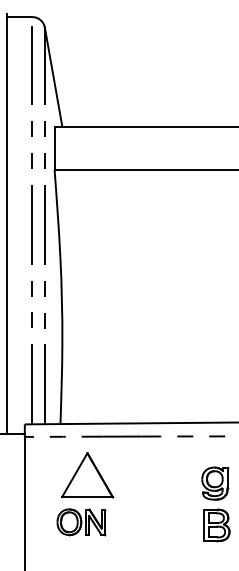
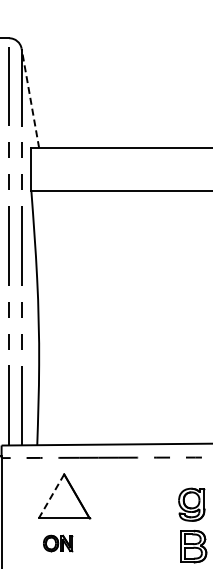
line: (53, 76) -> (30, 97), solid -> dashed
line: (74, 475) -> (51, 496), solid -> dashed
part: (81, 522) -> (58, 543), size x0.6

